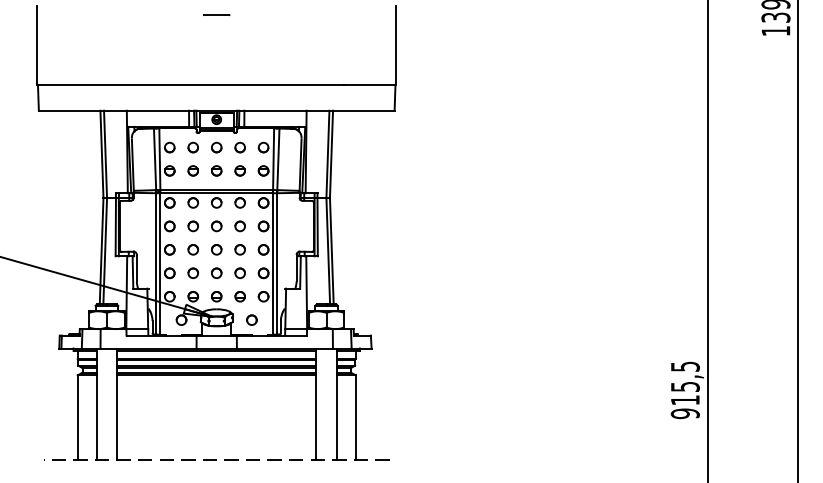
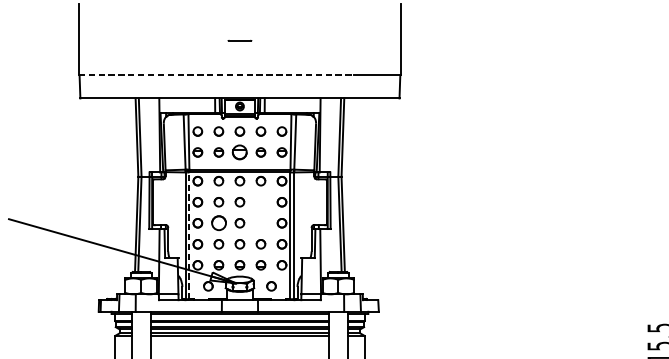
line: (216, 14) -> (239, 39), moved
line: (190, 84) -> (216, 74), solid -> dashed
part: (216, 170) -> (239, 152), size x1.6
part: (239, 226) -> (260, 202), removed
circle: (192, 249) -> (218, 222), size x1.6
circle: (239, 249) -> (260, 222), removed
line: (160, 264) -> (189, 236), solid -> dashed

